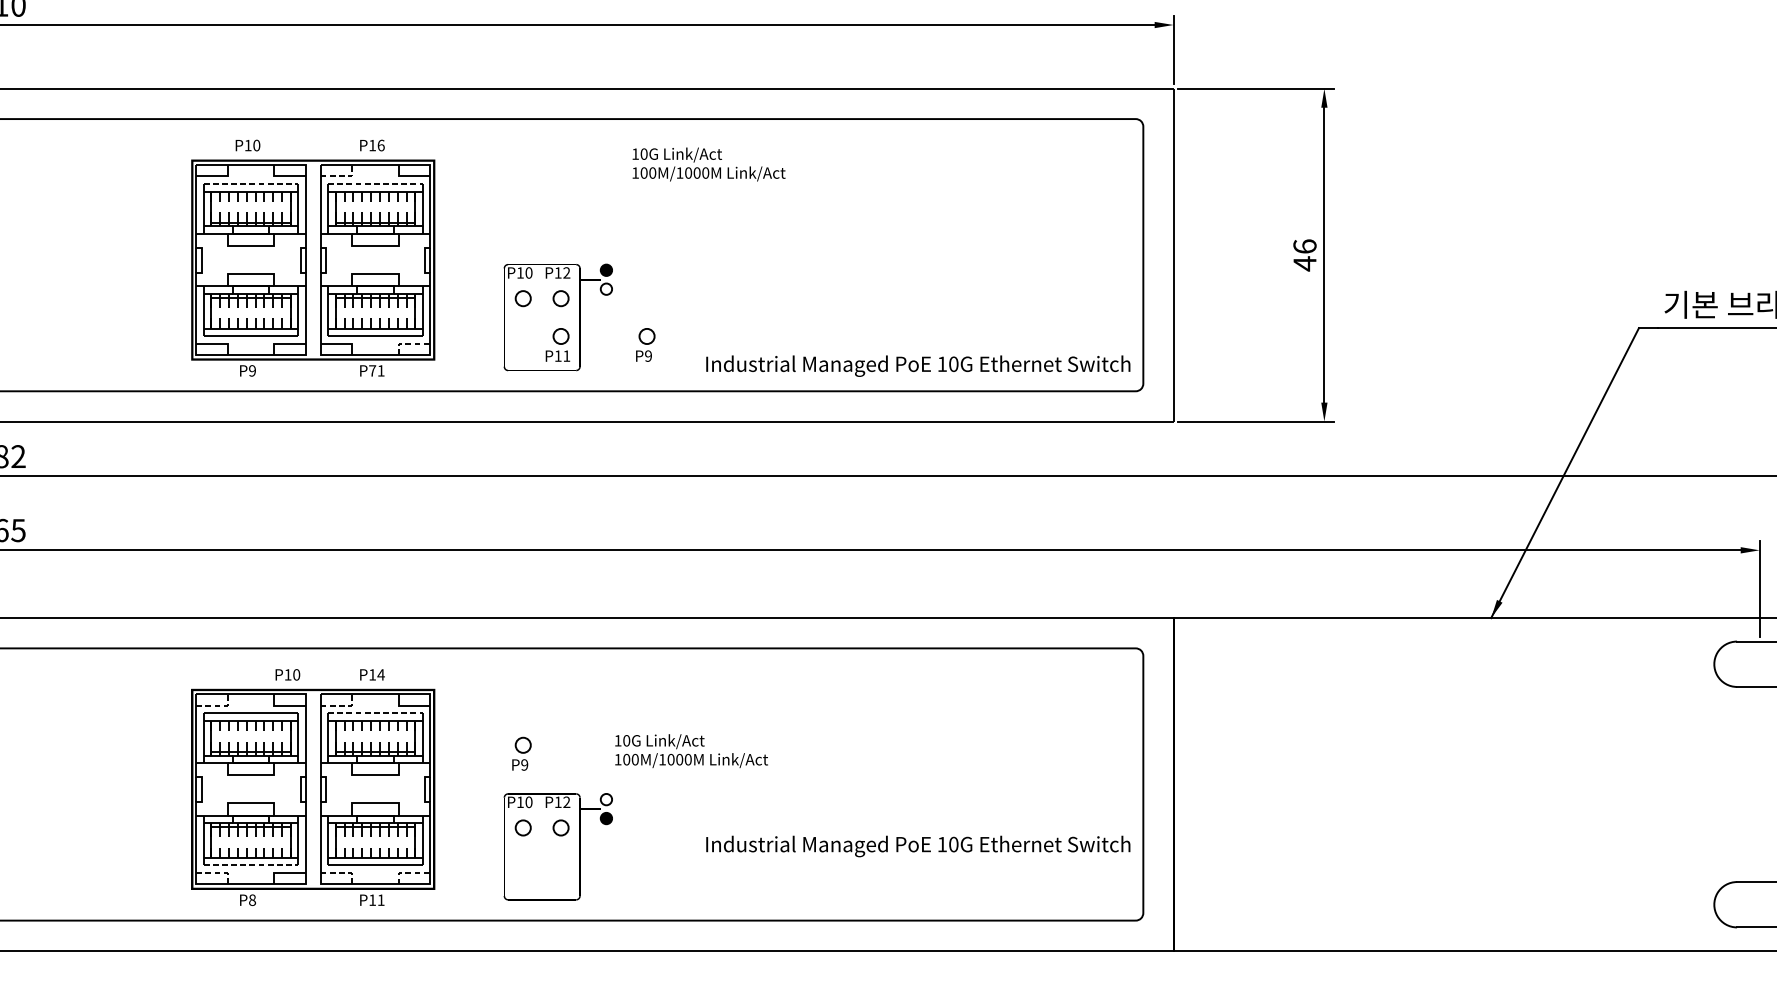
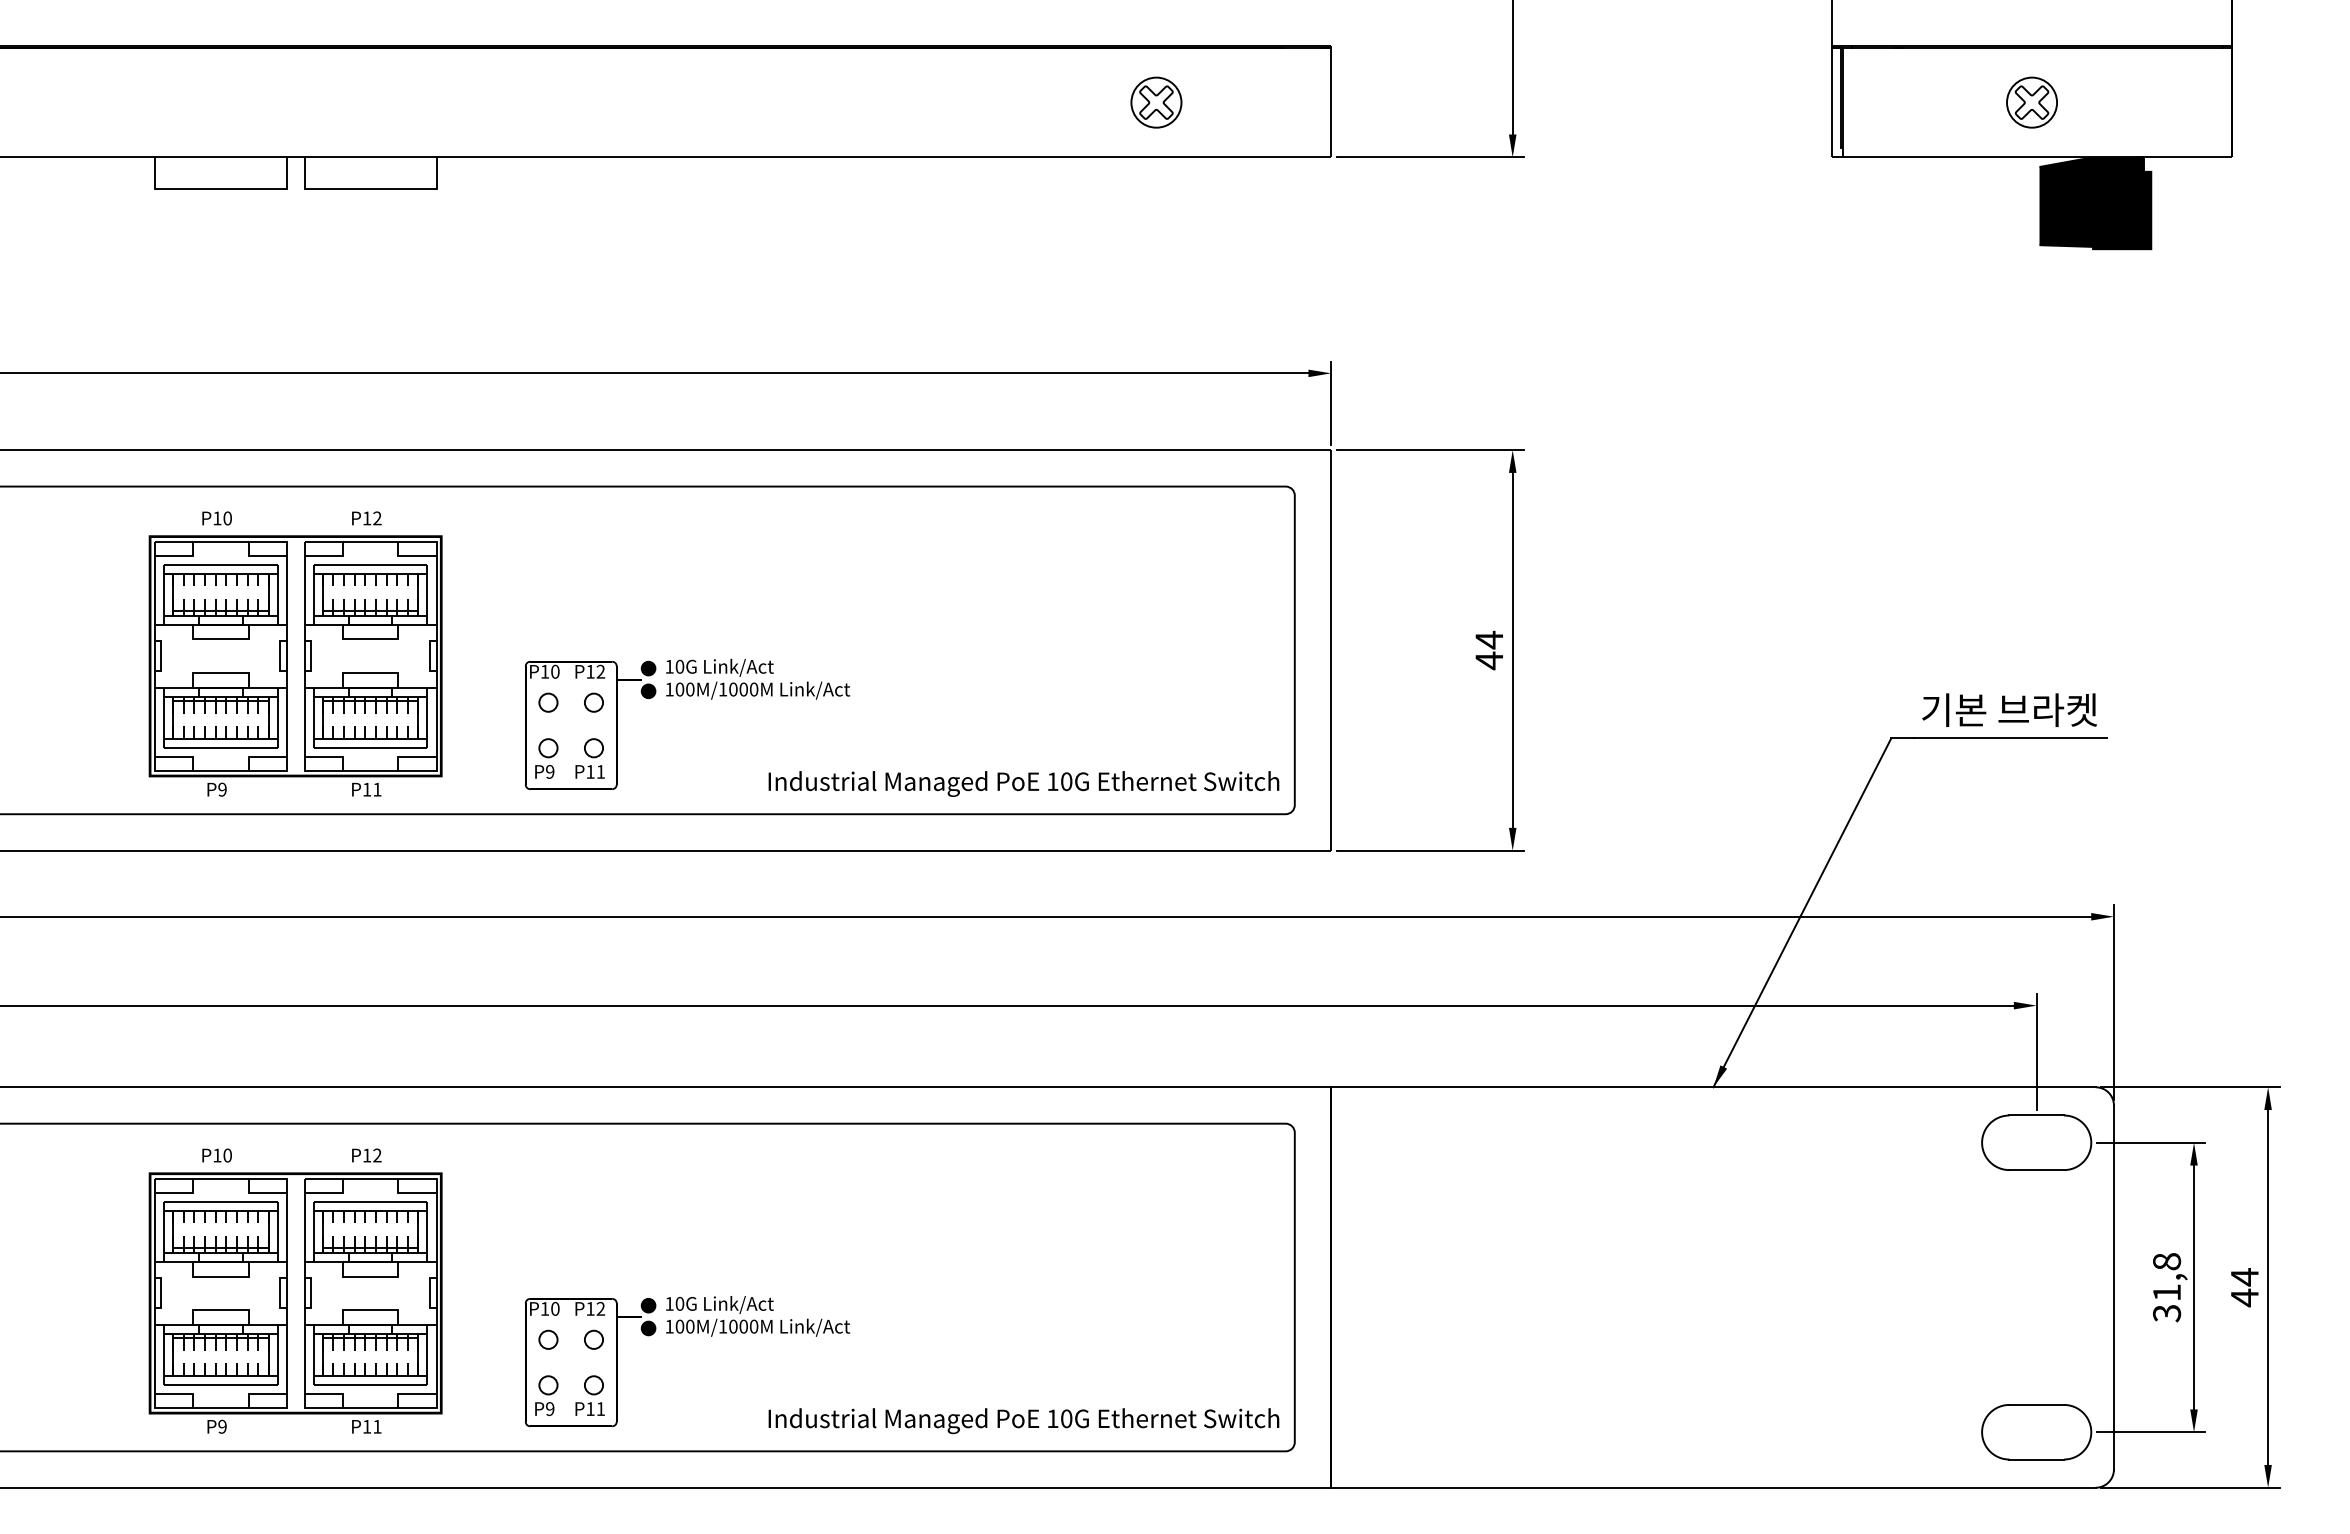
text: (381, 145) -> (377, 518), P16 -> P12
text: (709, 163) -> (758, 678), moved
line: (343, 176) -> (331, 555), dashed -> solid
line: (250, 183) -> (220, 564), dashed -> solid
line: (375, 183) -> (370, 564), dashed -> solid
text: (1305, 246) -> (1489, 639), 46 -> 44
fill: (606, 289) -> (648, 691), added
line: (408, 343) -> (410, 756), dashed -> solid
part: (645, 344) -> (546, 758), moved
text: (372, 370) -> (367, 789), P71 -> P11
text: (287, 674) -> (216, 1155), moved
text: (380, 674) -> (376, 1155), P14 -> P12
line: (218, 705) -> (181, 1192), dashed -> solid
line: (343, 705) -> (331, 1192), dashed -> solid
line: (375, 713) -> (370, 1201), dashed -> solid
text: (691, 751) -> (758, 1316), moved
part: (521, 753) -> (546, 1395), moved
fill: (606, 799) -> (648, 1305), added
text: (917, 846) -> (1023, 1421), moved
line: (250, 865) -> (220, 1384), dashed -> solid
line: (218, 873) -> (181, 1394), dashed -> solid
line: (343, 873) -> (331, 1394), dashed -> solid
line: (408, 873) -> (410, 1394), dashed -> solid
part: (557, 874) -> (589, 1395), added
text: (252, 899) -> (222, 1426), P8 -> P9

